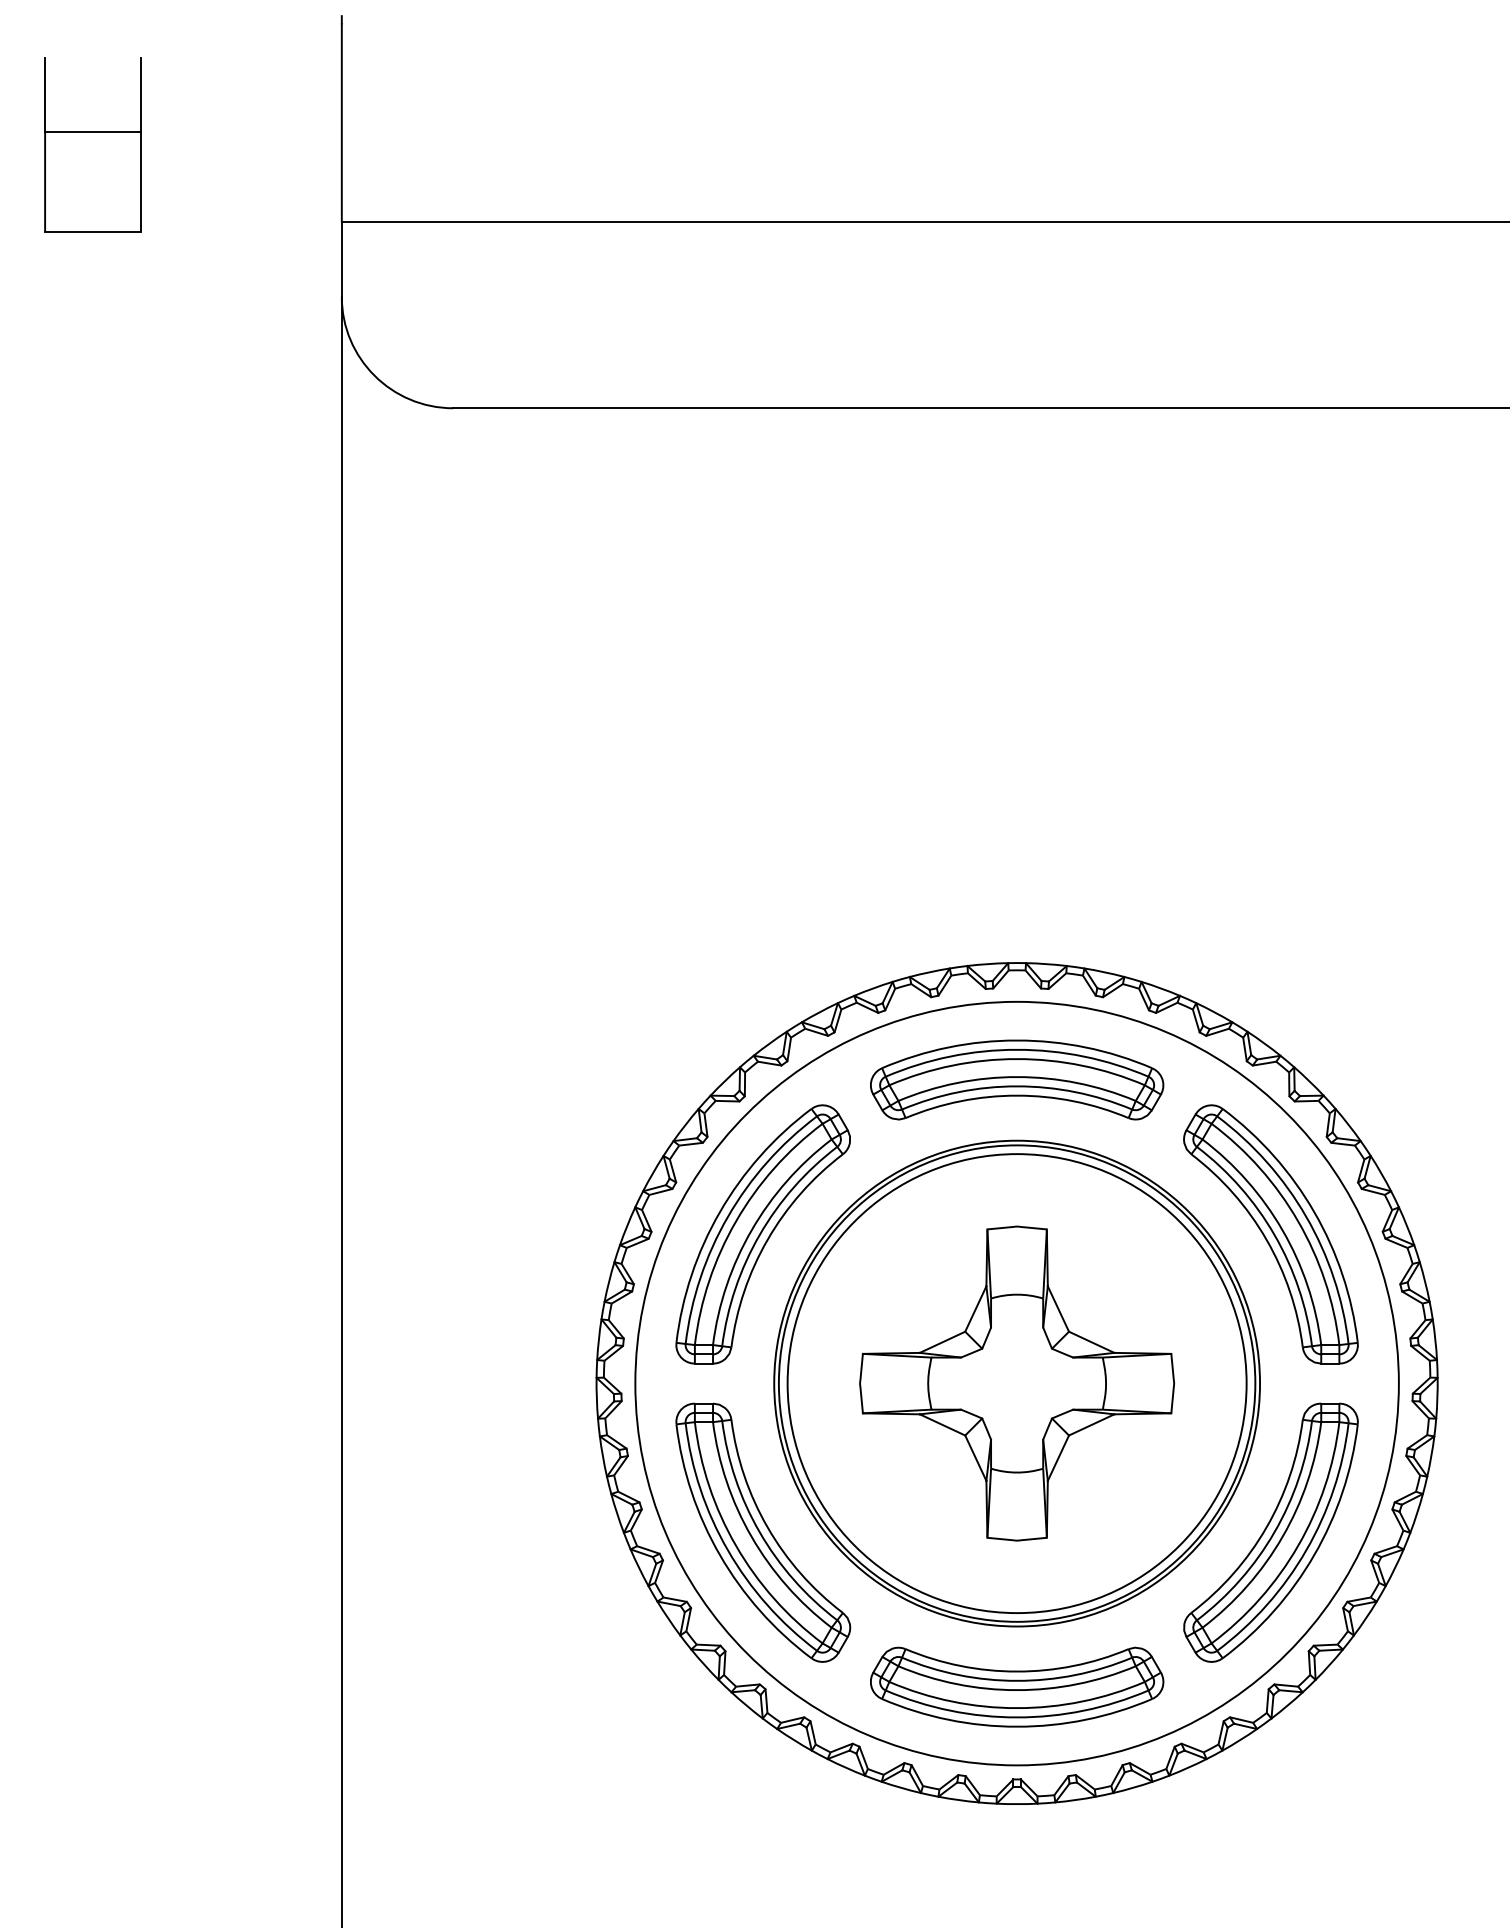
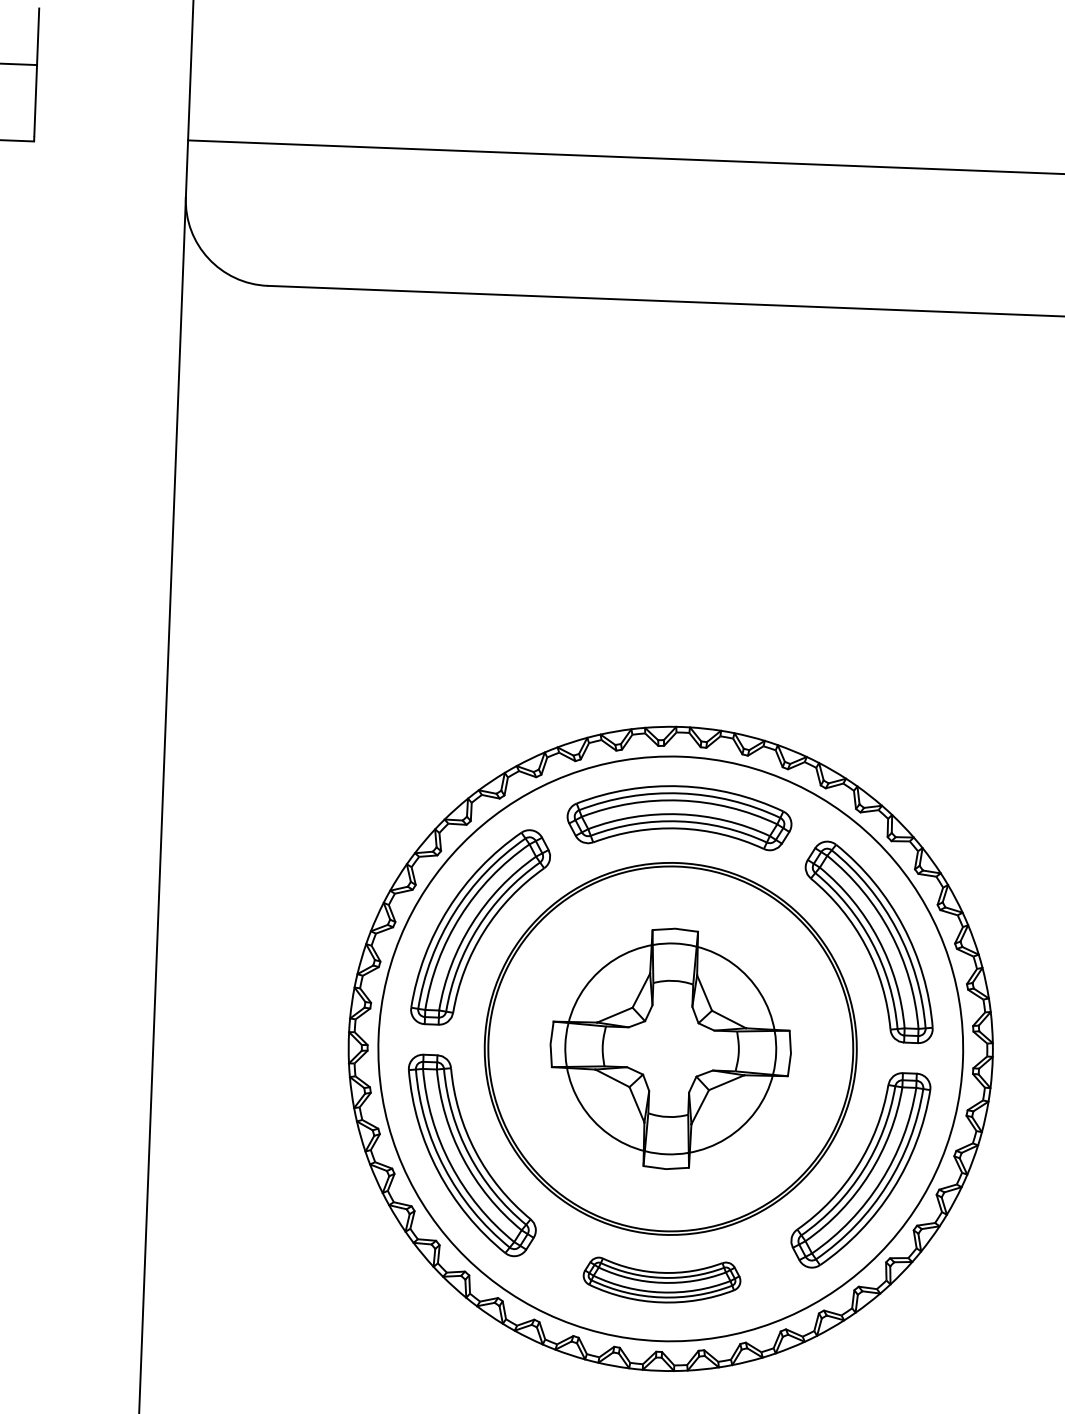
circle: (1016, 1383) -> (670, 1048), size x0.6
part: (1017, 1686) -> (662, 1280), size x0.7

